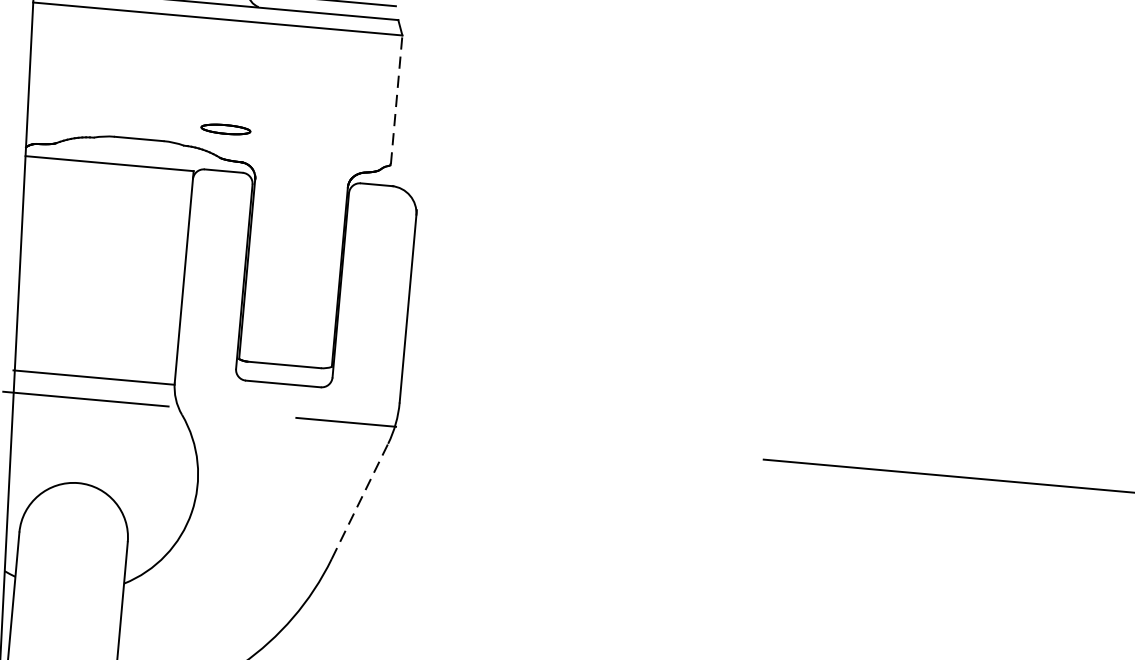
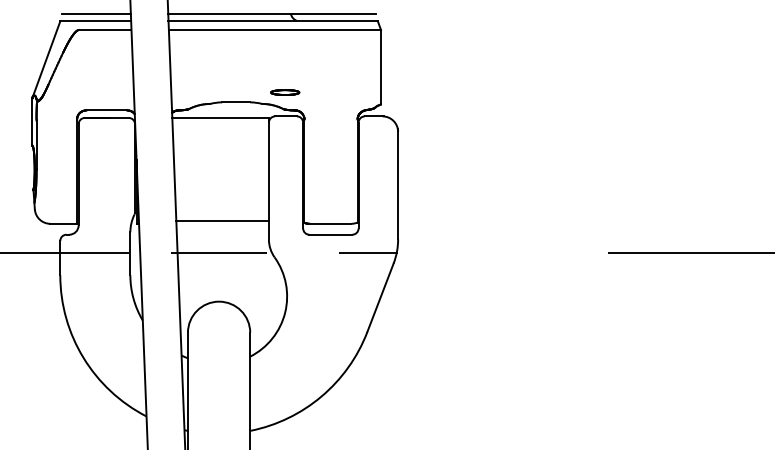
line: (397, 99) -> (381, 66), dashed -> solid
line: (93, 377) -> (222, 220), moved
line: (359, 500) -> (380, 297), dashed -> solid

